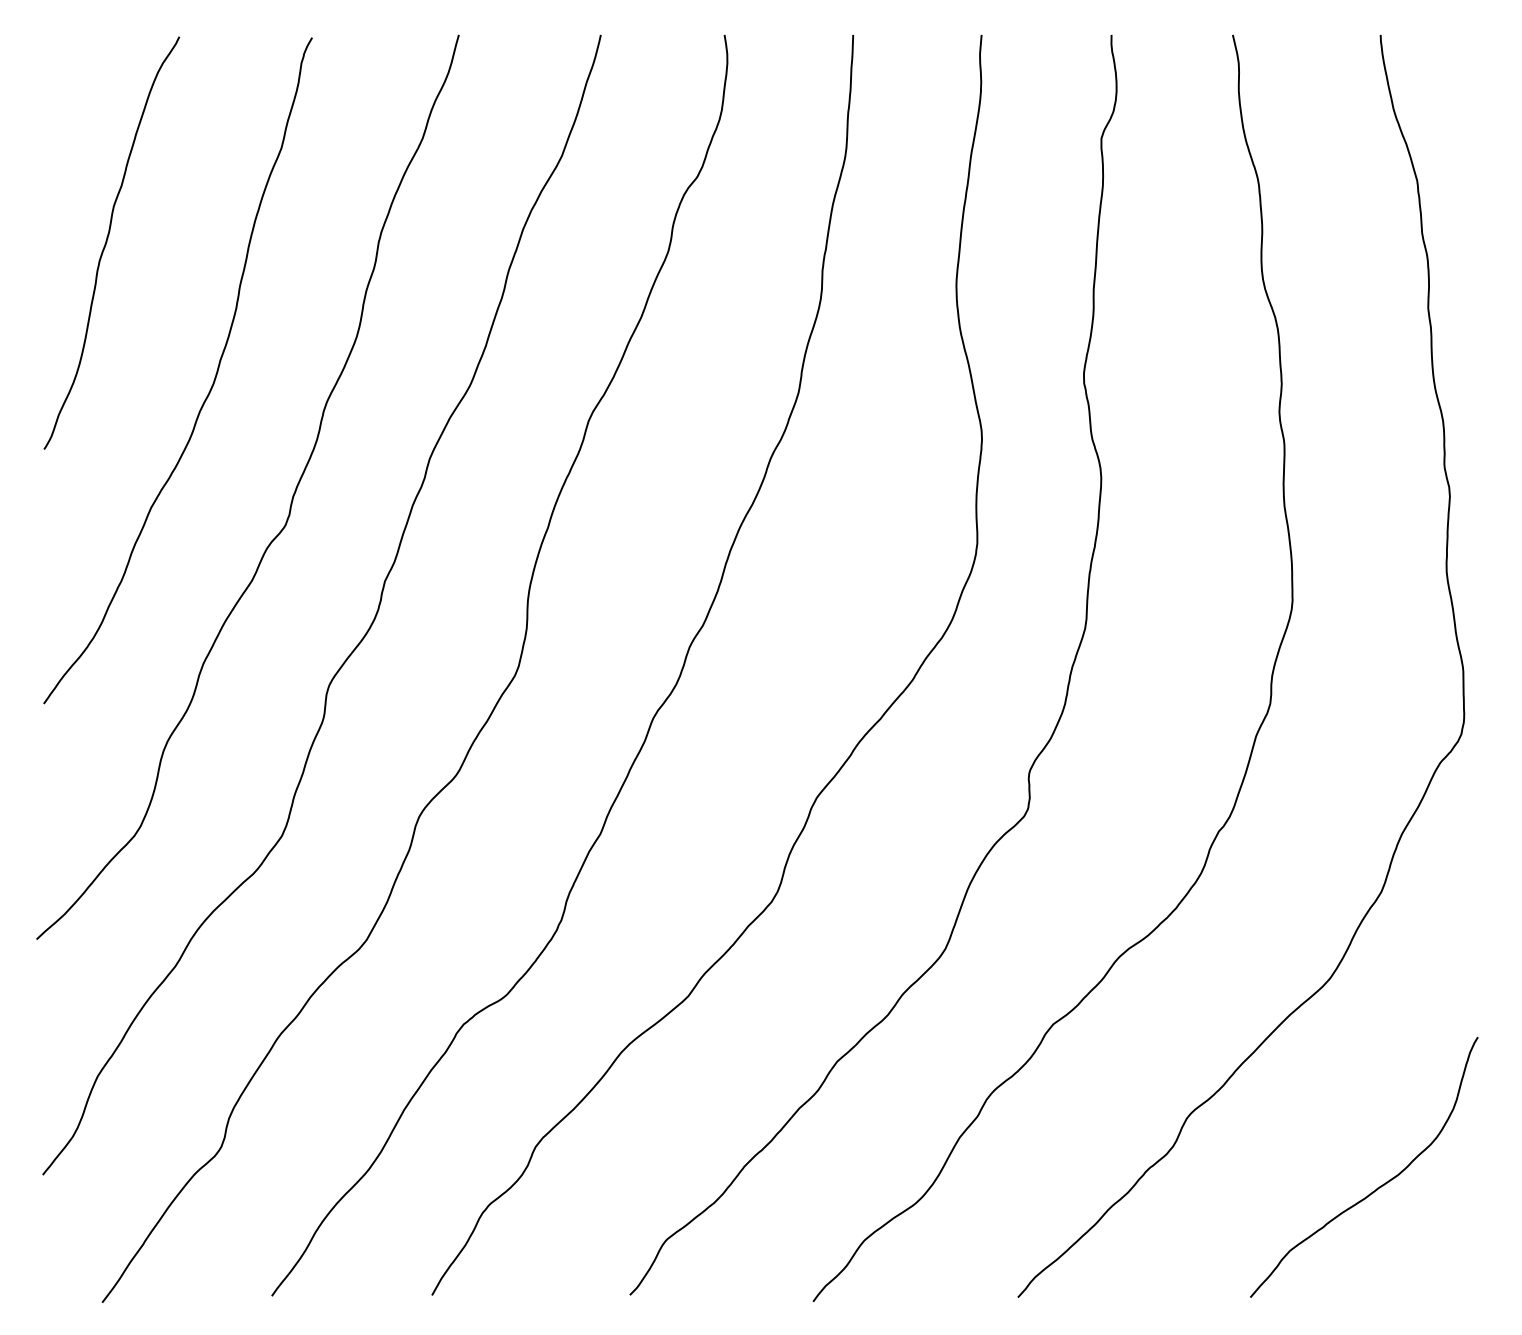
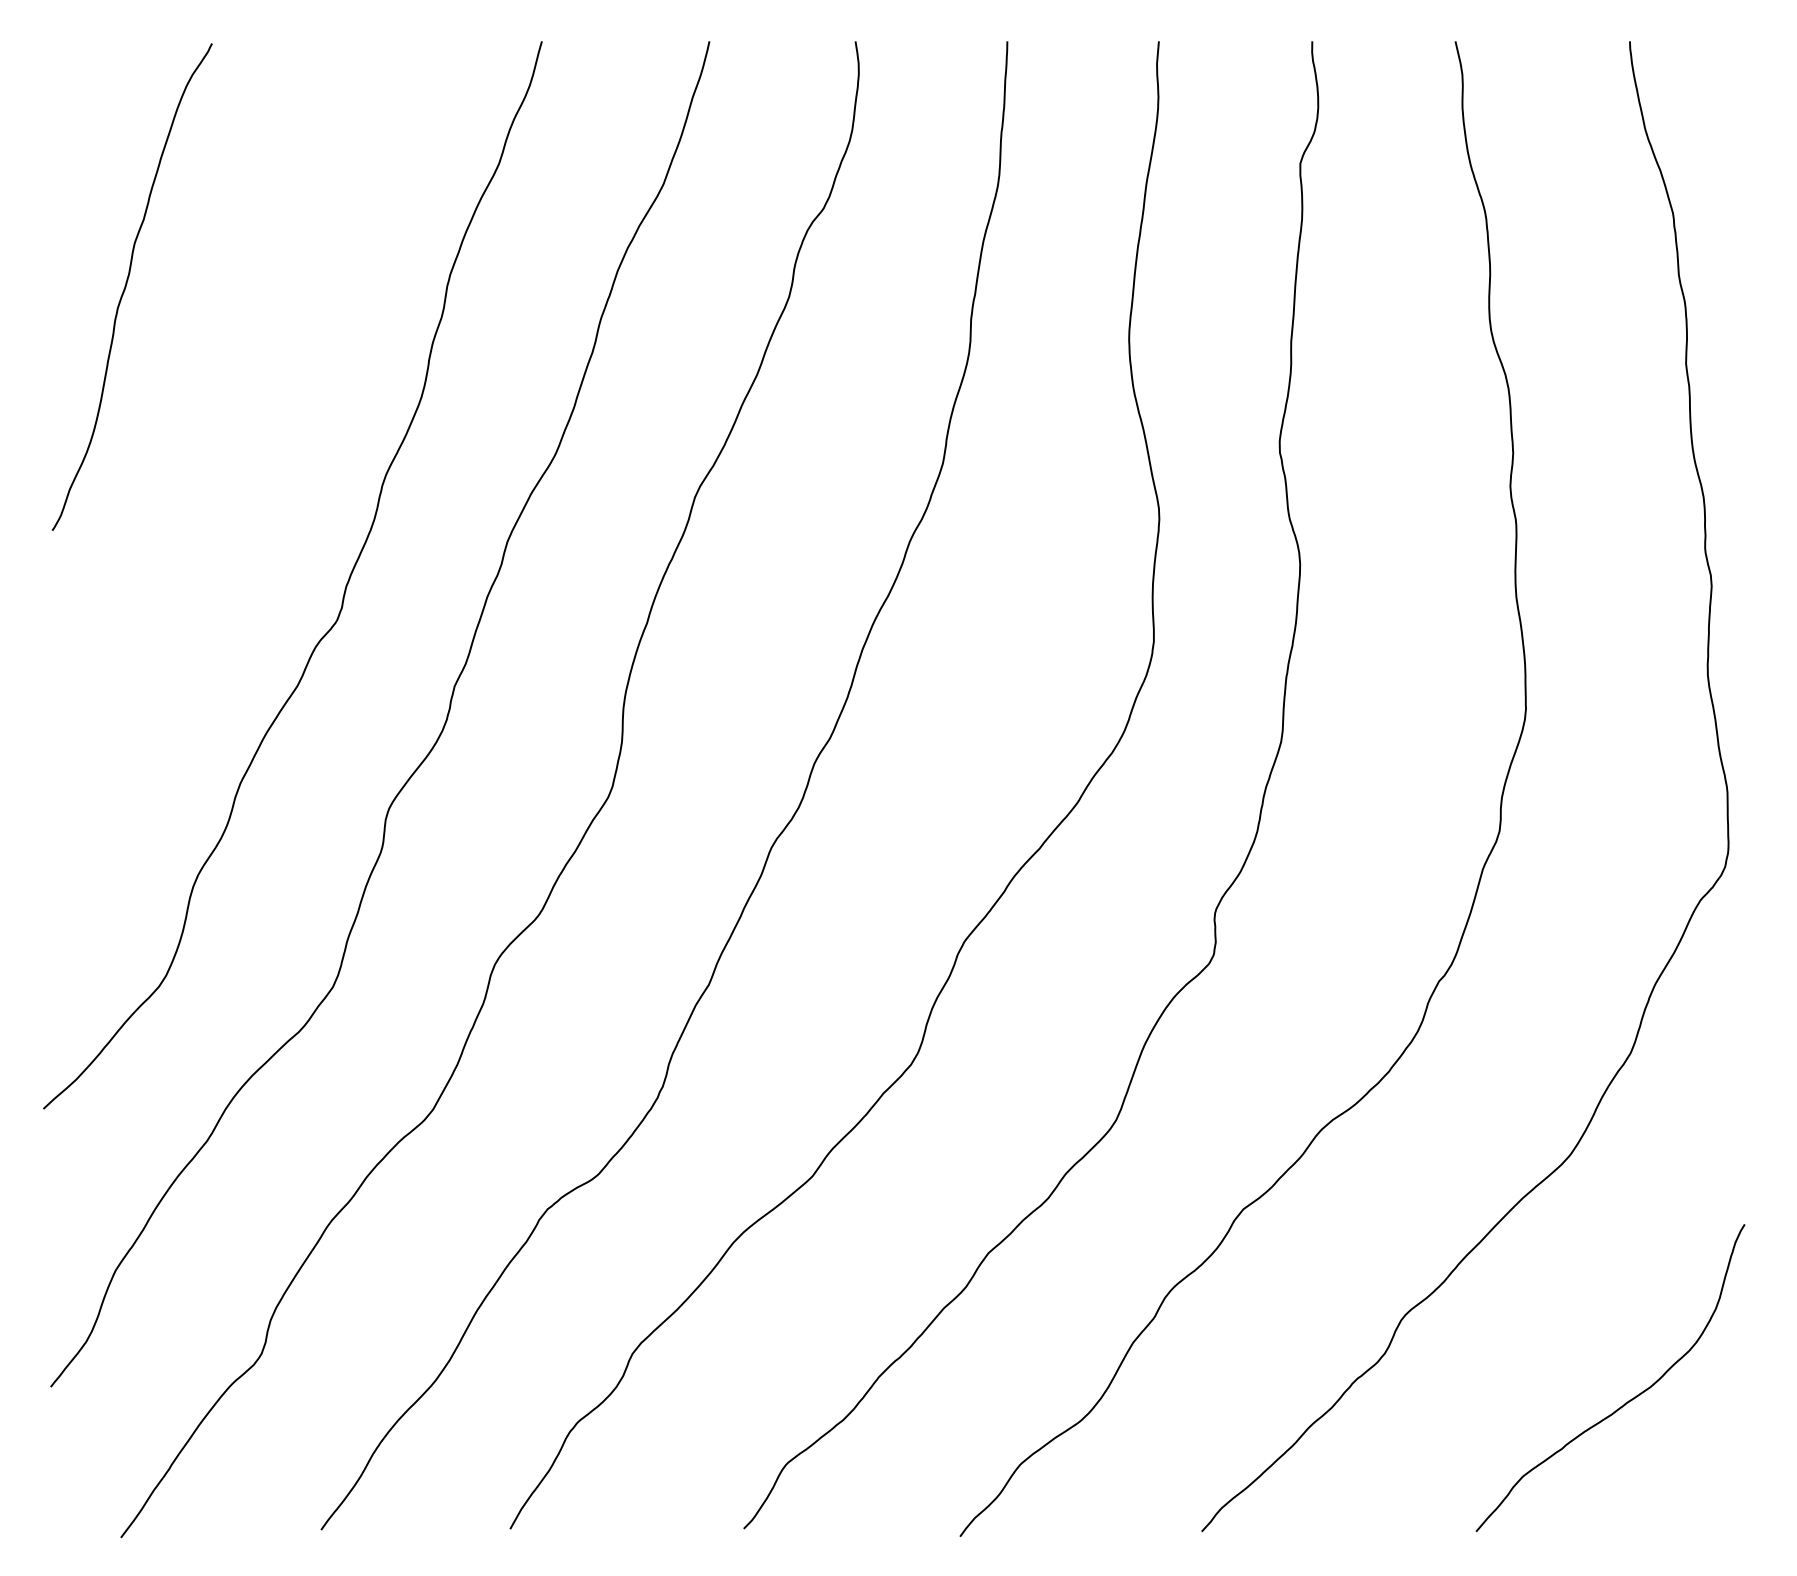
curve: (211, 386) -> (249, 456), removed

